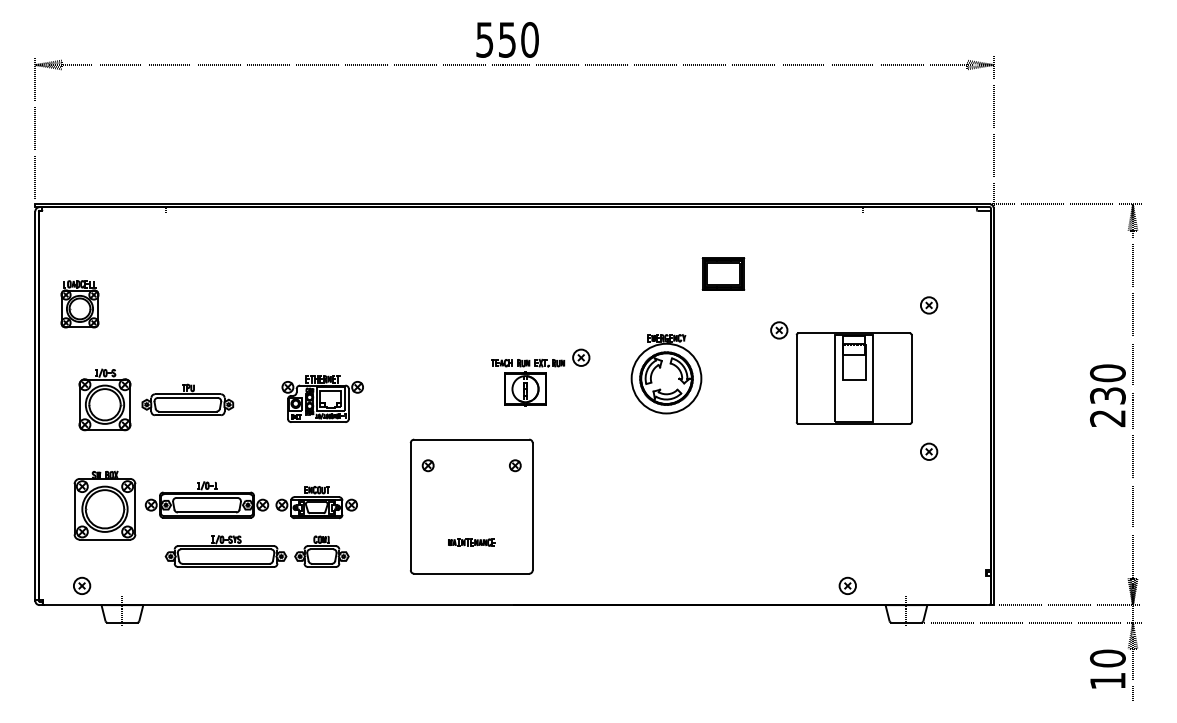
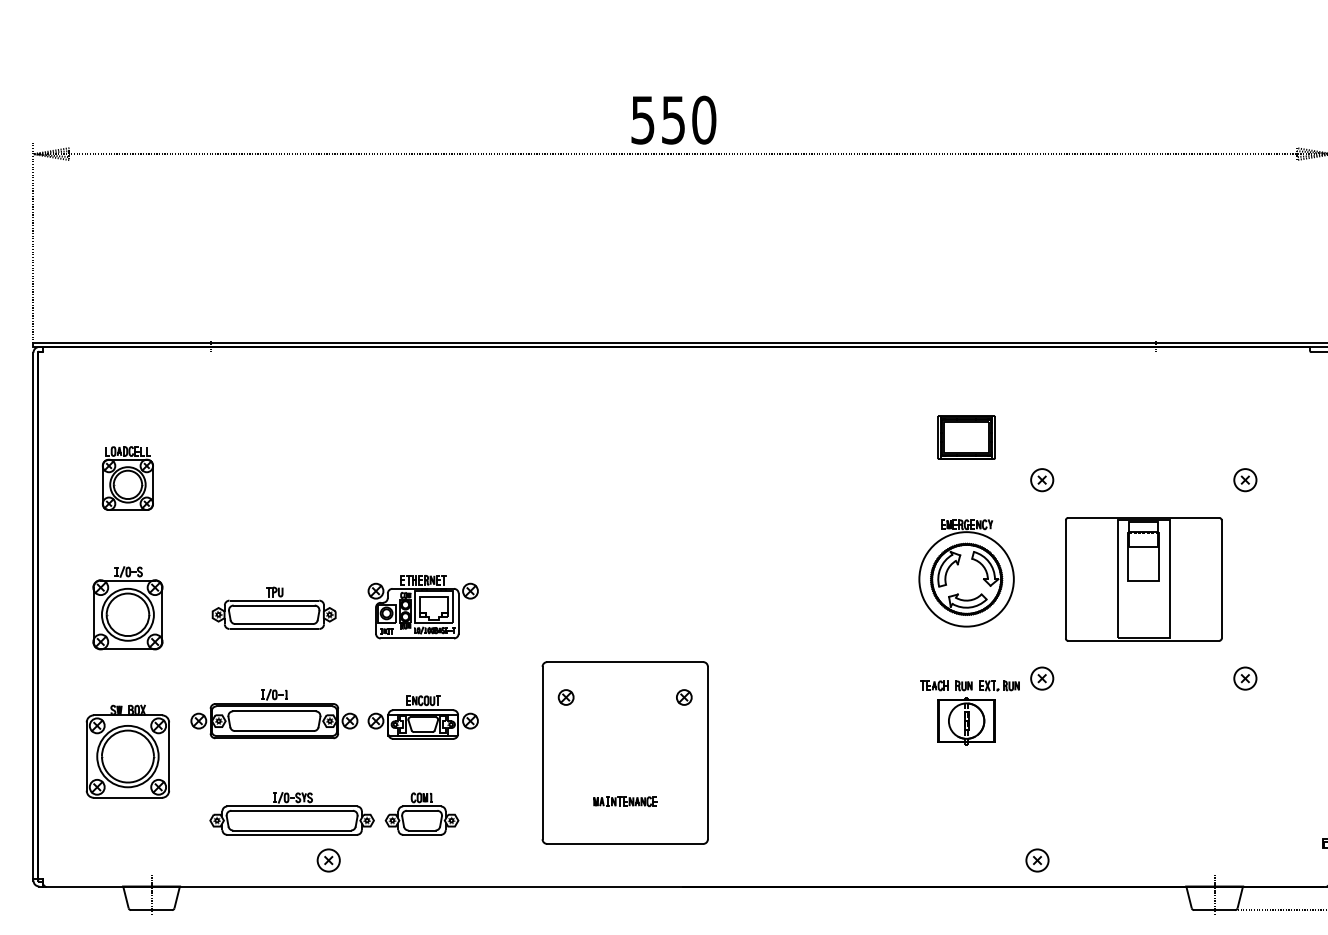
part: (79, 304) -> (127, 478), moved
part: (779, 330) -> (1042, 480), moved
part: (666, 374) -> (966, 573), moved
part: (540, 377) -> (986, 705), moved
part: (187, 399) -> (273, 607), moved
part: (250, 500) -> (333, 714), moved
part: (82, 585) -> (329, 859), moved
part: (847, 585) -> (1037, 859), moved

